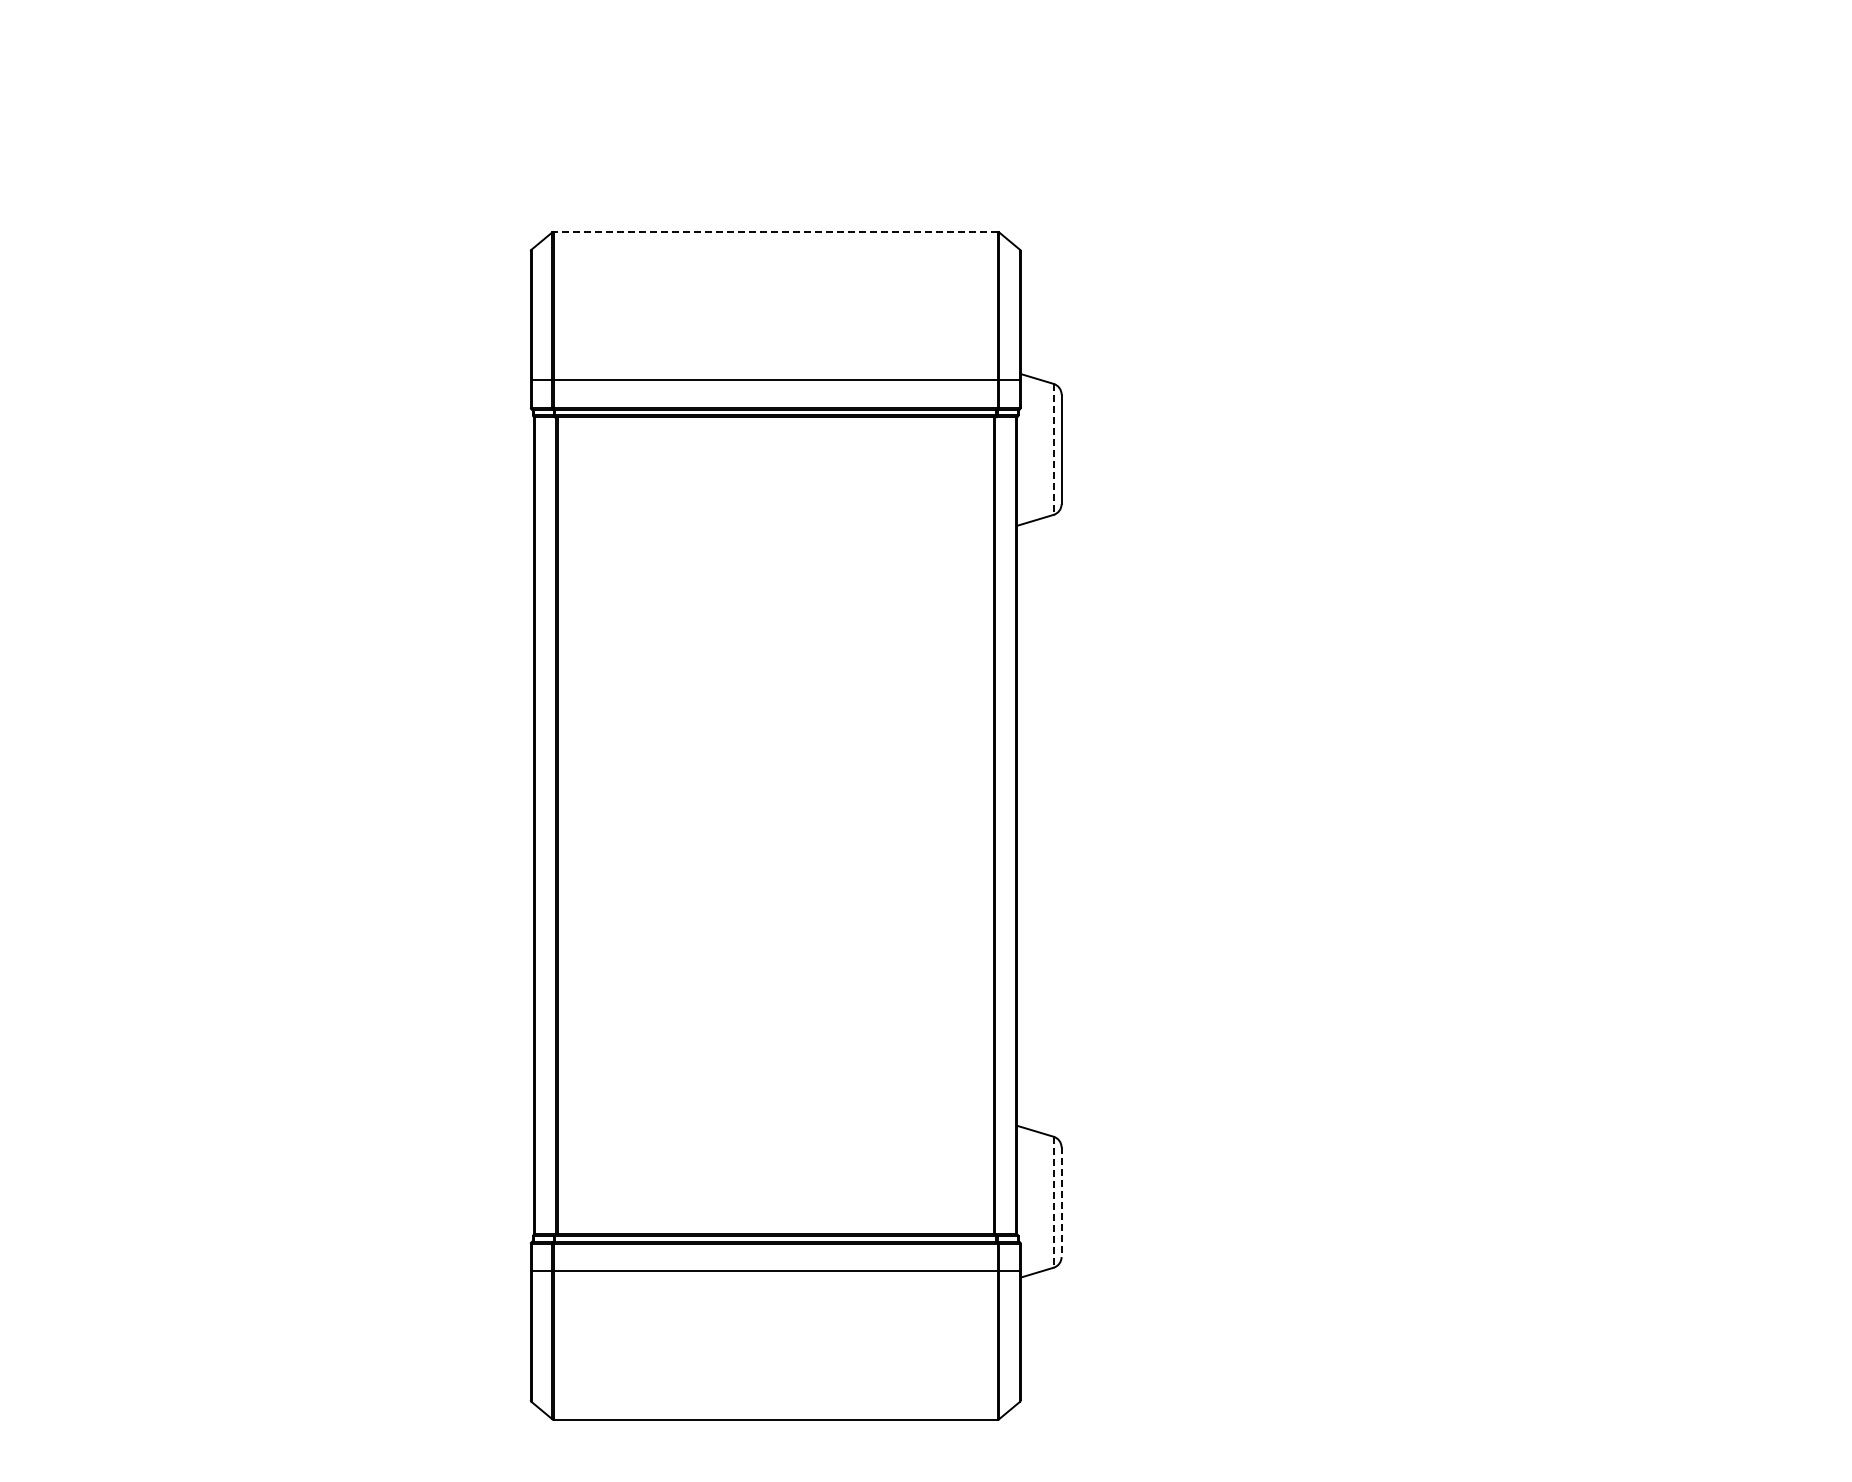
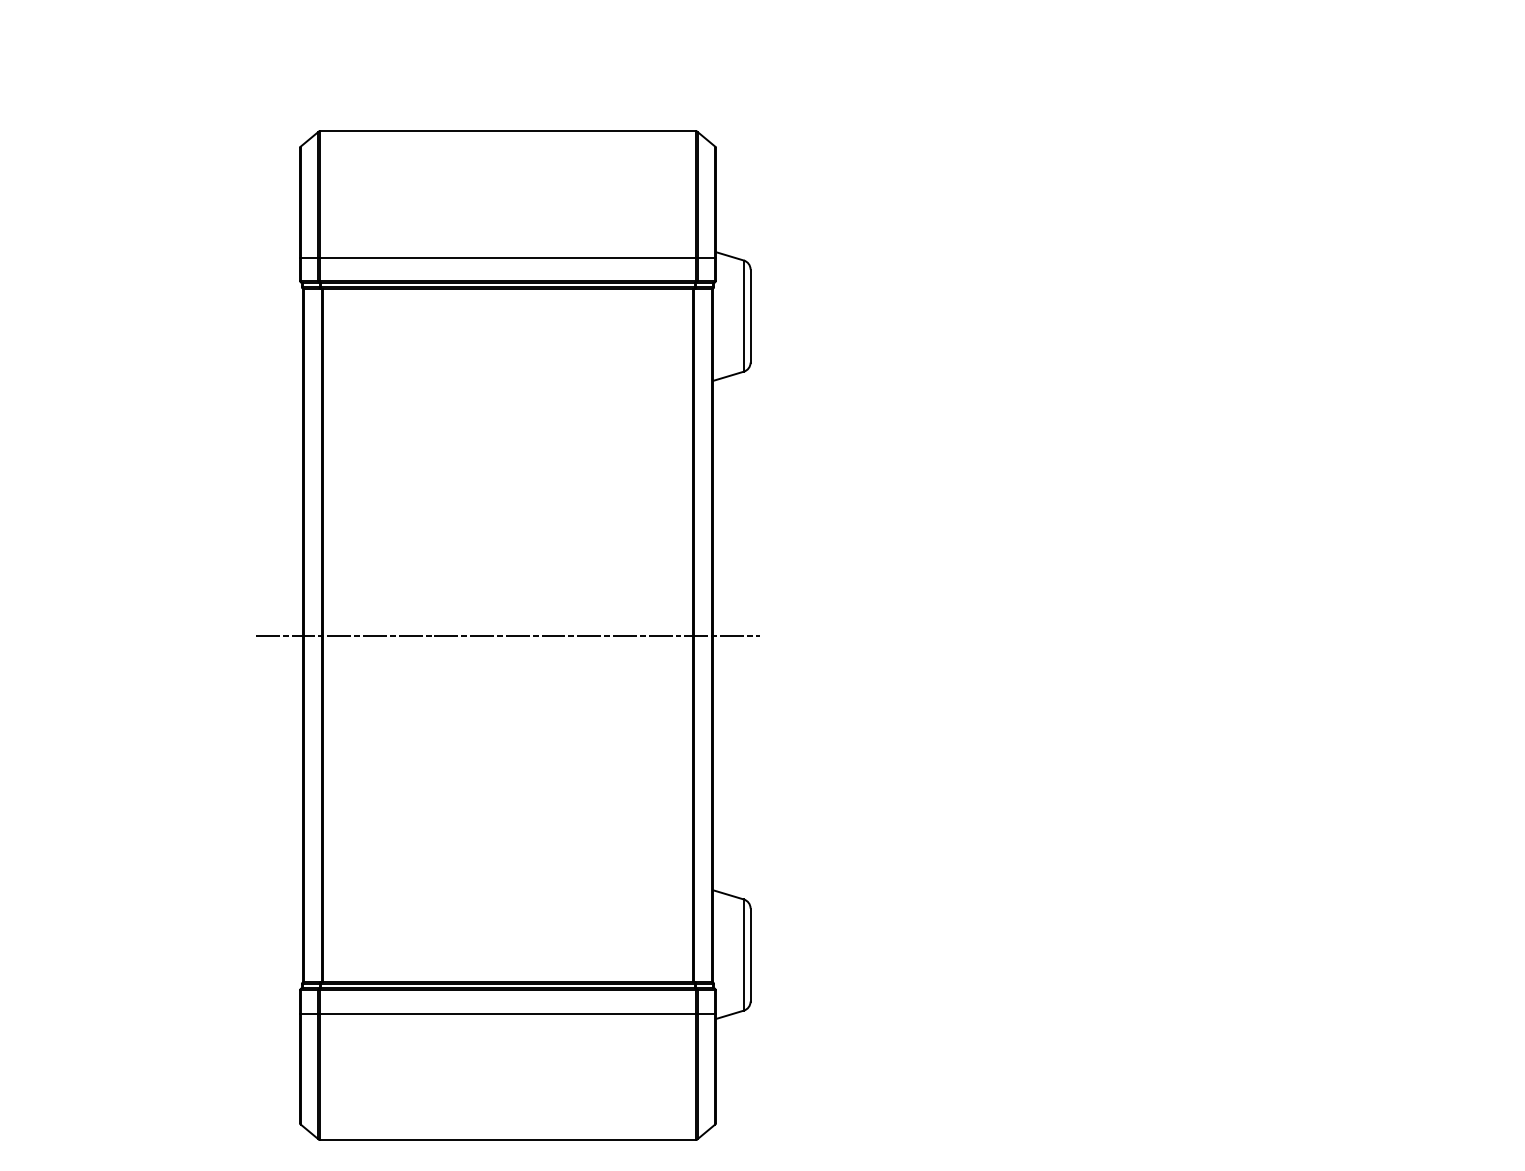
line: (775, 231) -> (507, 131), dashed -> solid
line: (1053, 449) -> (743, 316), dashed -> solid
line: (775, 825) -> (507, 635), added
line: (1053, 1202) -> (743, 955), dashed -> solid
line: (1061, 1202) -> (750, 955), dashed -> solid

